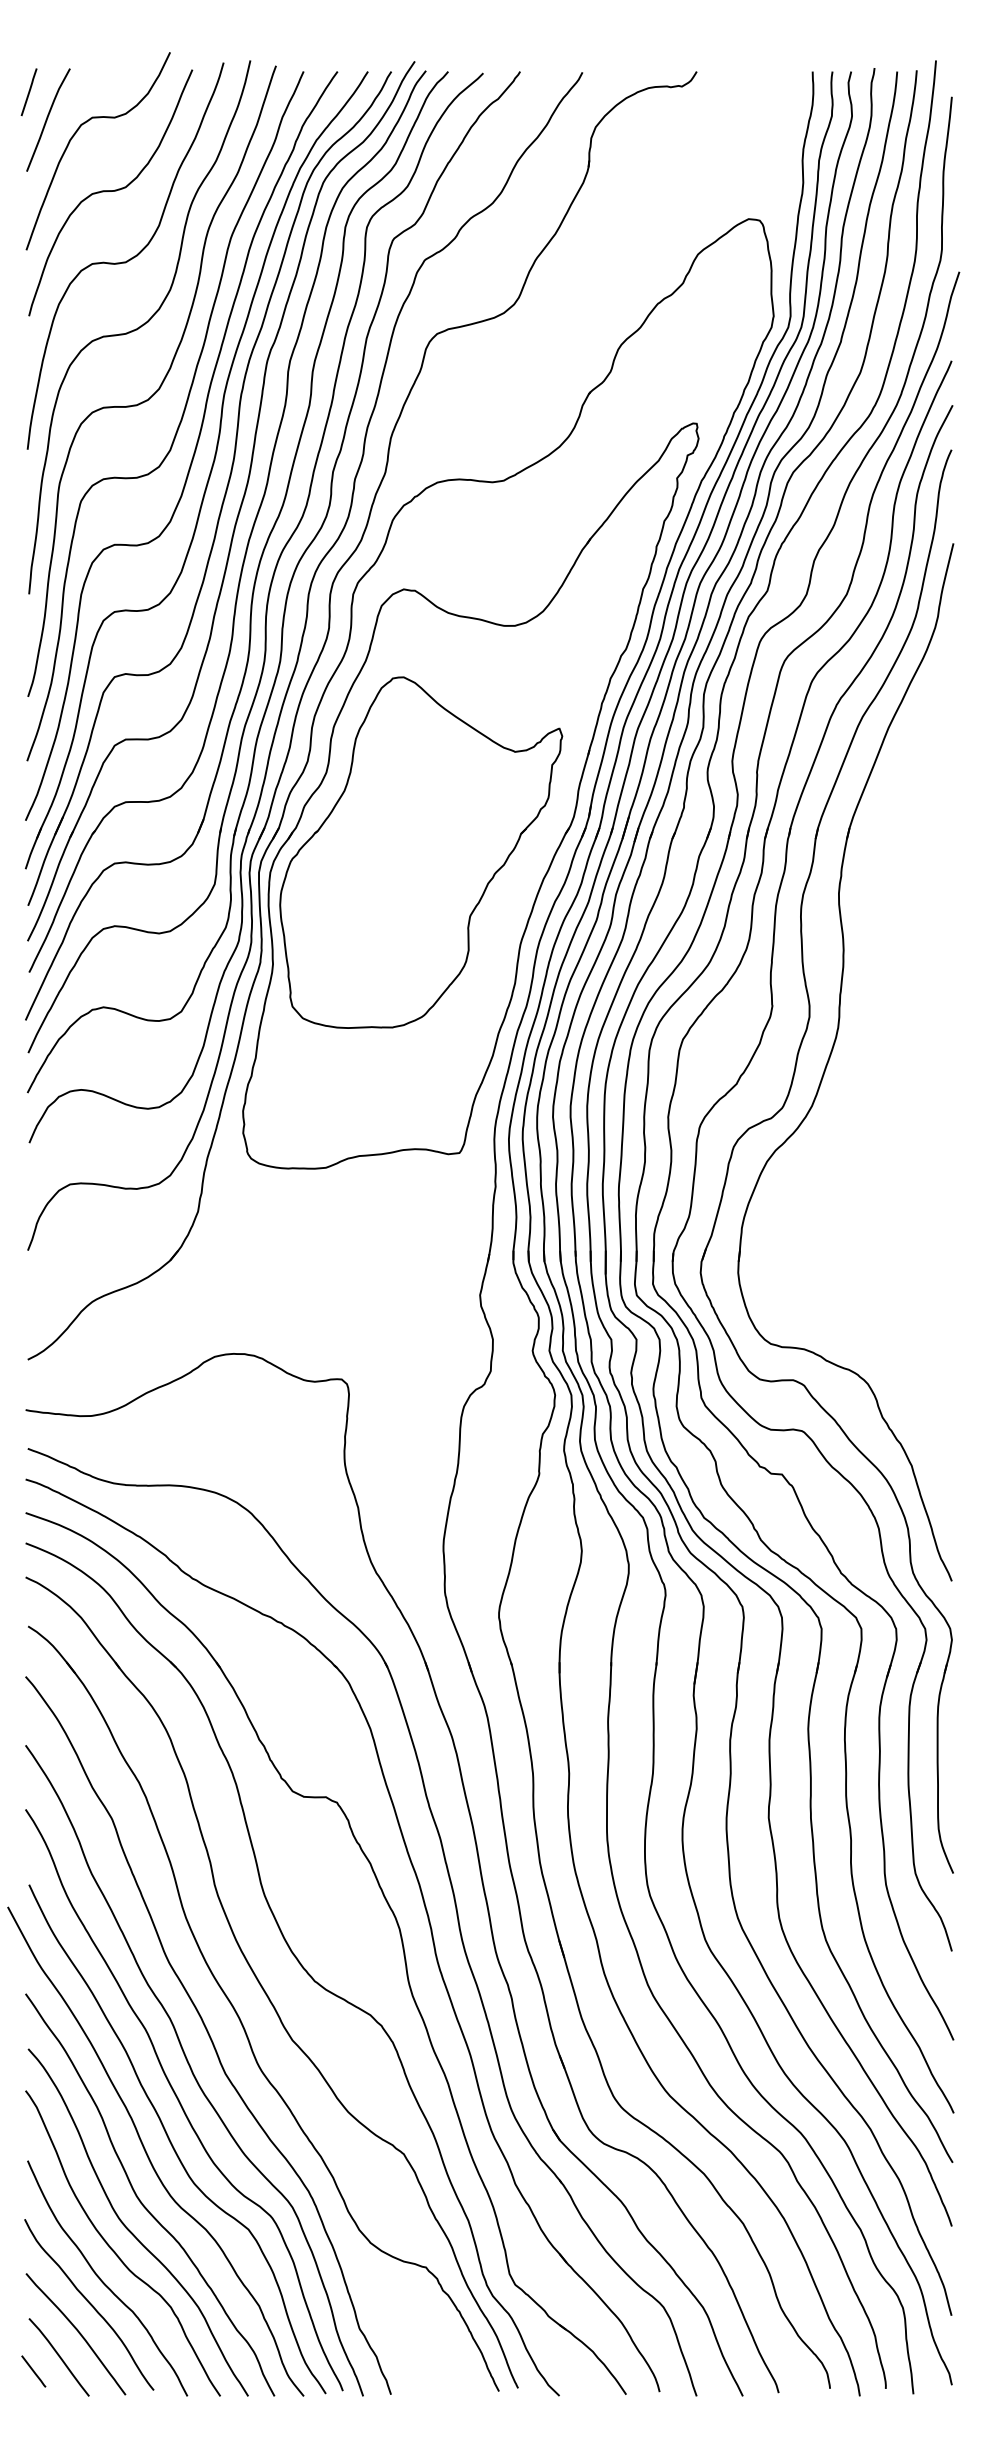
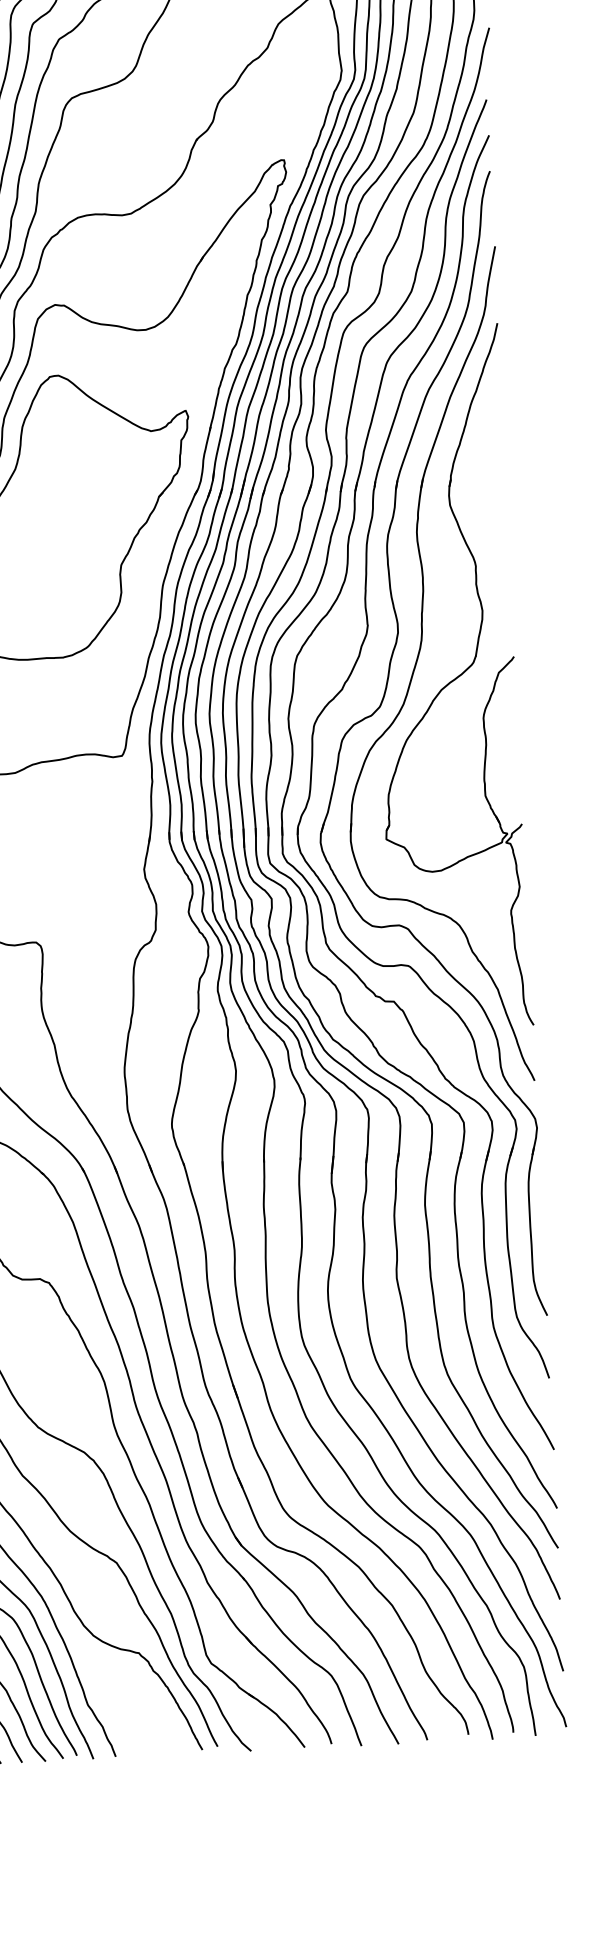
part: (871, 1080) -> (450, 681), added

